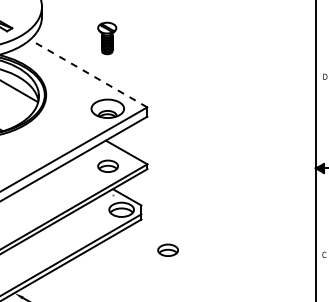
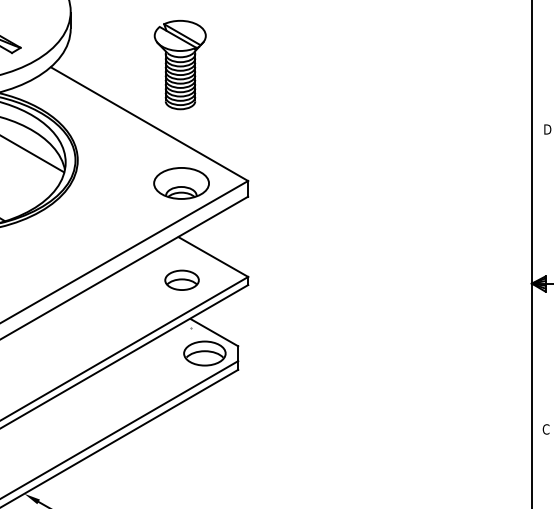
part: (107, 38) -> (181, 65), size x1.67
line: (88, 73) -> (149, 124), dashed -> solid
part: (167, 249) -> (282, 420), removed

